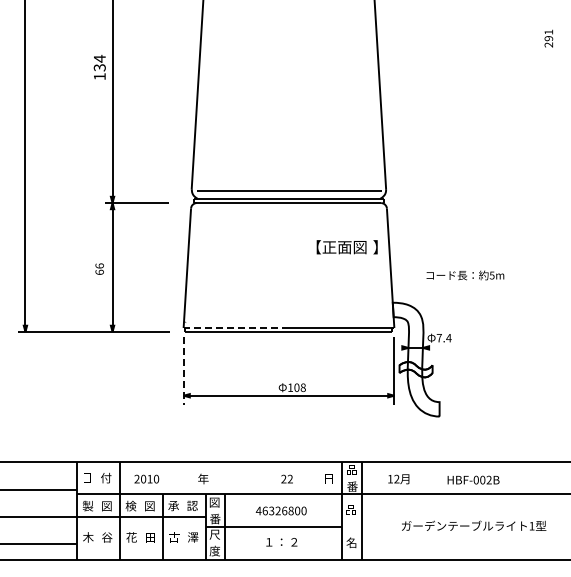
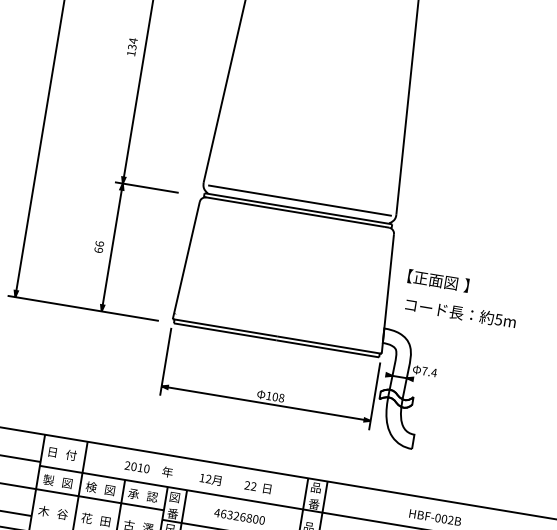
part: (99, 67) -> (132, 47), size x0.71
part: (346, 247) -> (437, 281), moved
part: (465, 275) -> (460, 313), size x1.43
line: (236, 327) -> (225, 327), dashed -> solid
line: (183, 371) -> (165, 362), dashed -> solid
part: (146, 478) -> (137, 466), moved
text: (328, 478) -> (266, 488), moved
text: (398, 479) -> (210, 479), moved

